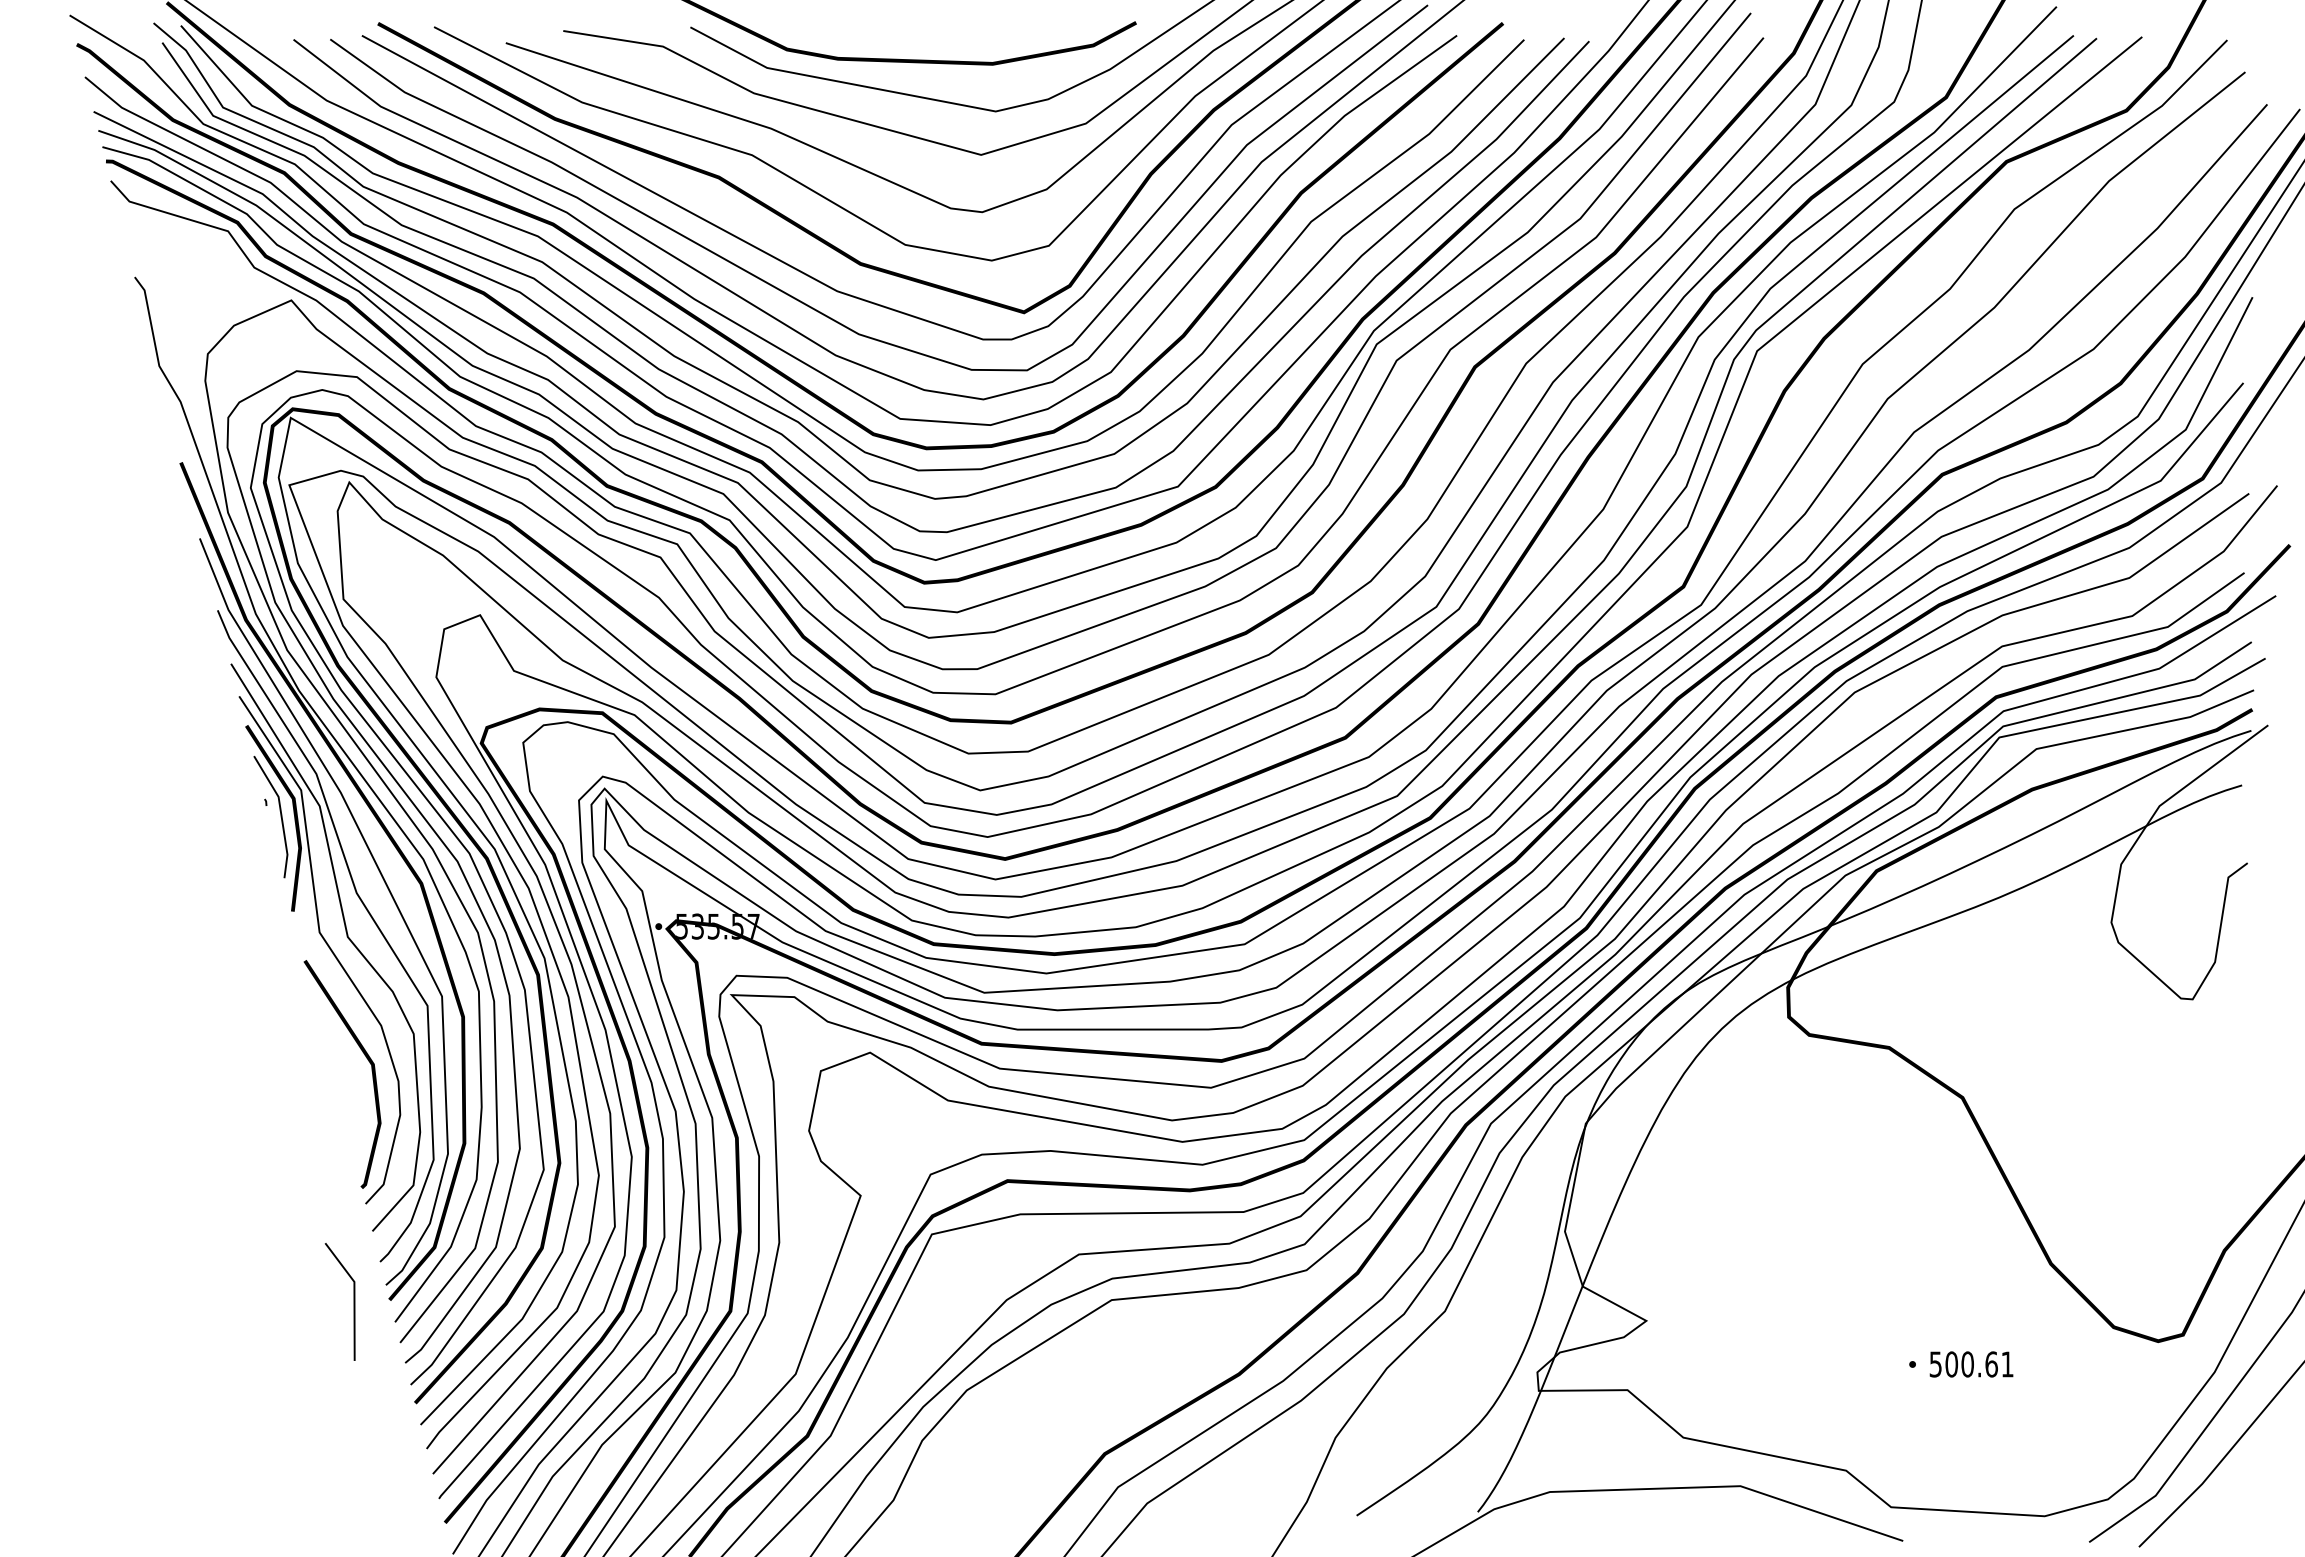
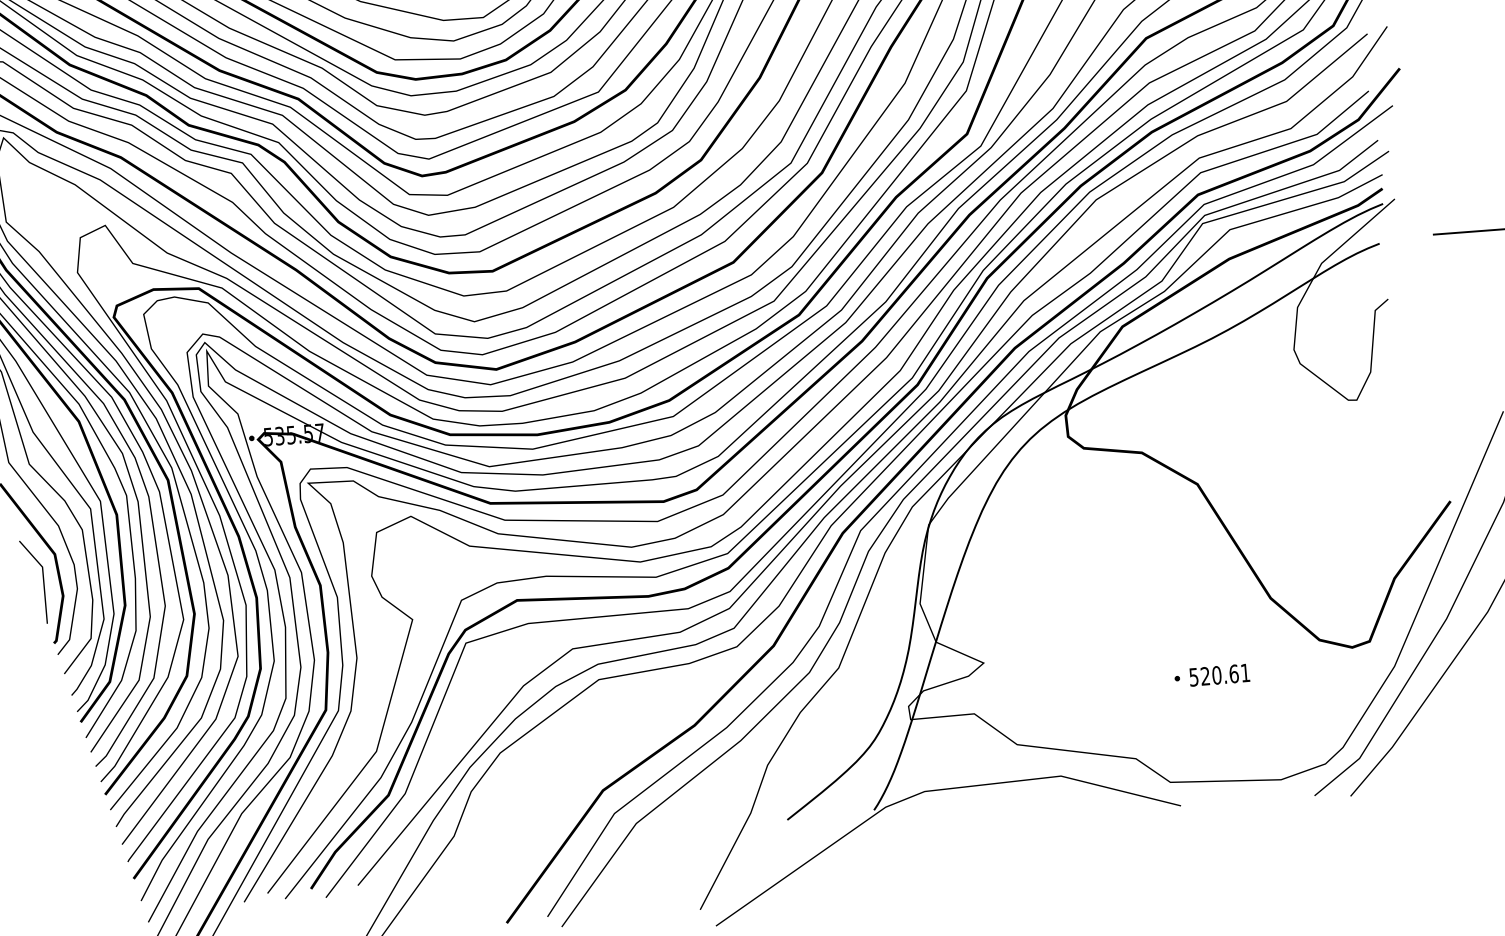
line: (353, 1301) -> (43, 581), moved
text: (1951, 1364) -> (1205, 676), 500.61 -> 520.61

